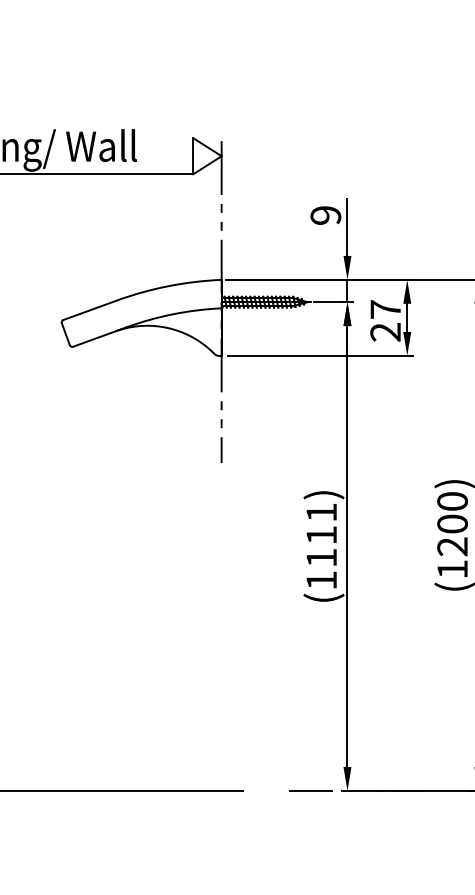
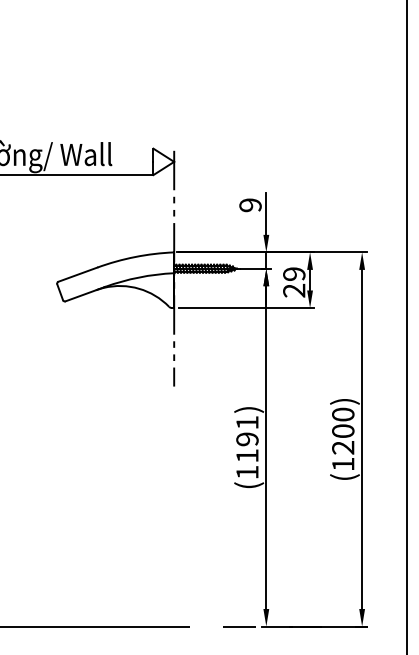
text: (385, 308) -> (294, 273), 27 -> 29
text: (321, 535) -> (247, 439), (1111) -> (1191)

